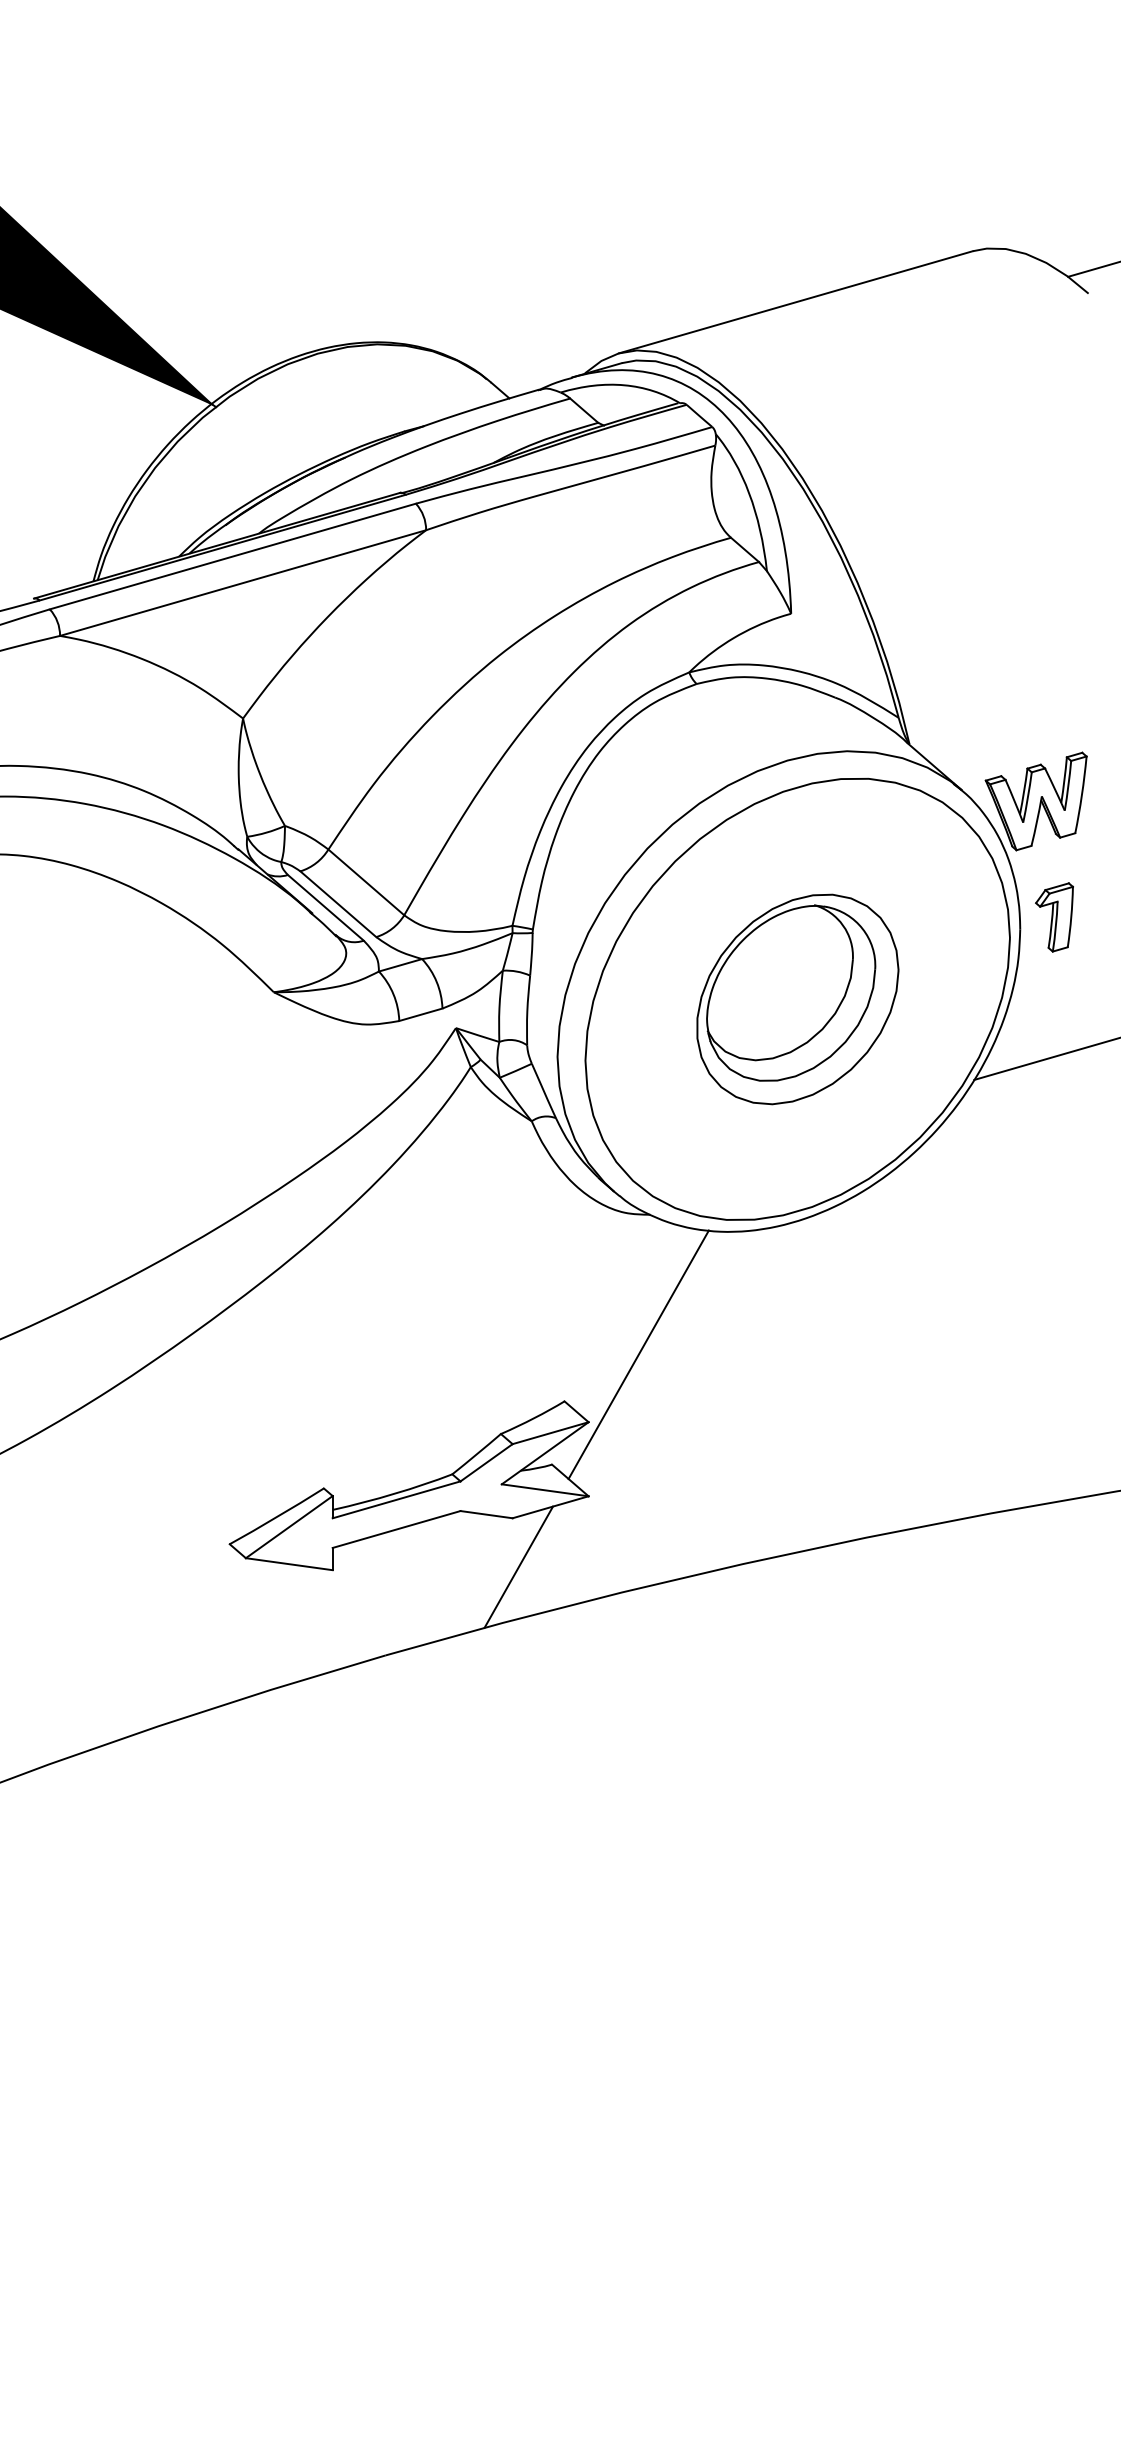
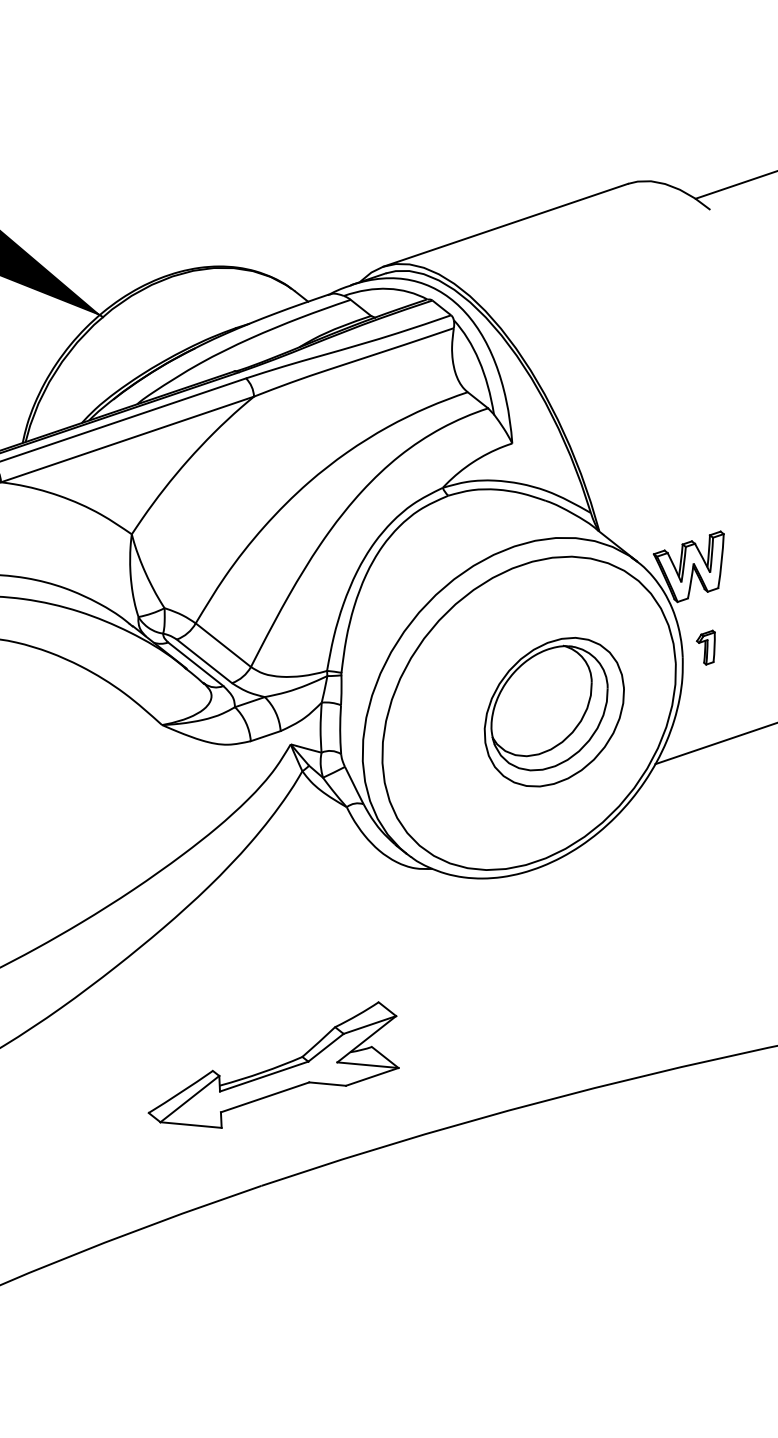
part: (1054, 917) -> (706, 647), size x0.7
part: (797, 999) -> (554, 712), moved
line: (638, 1354) -> (428, 967), removed
line: (518, 1566) -> (351, 1119), removed

